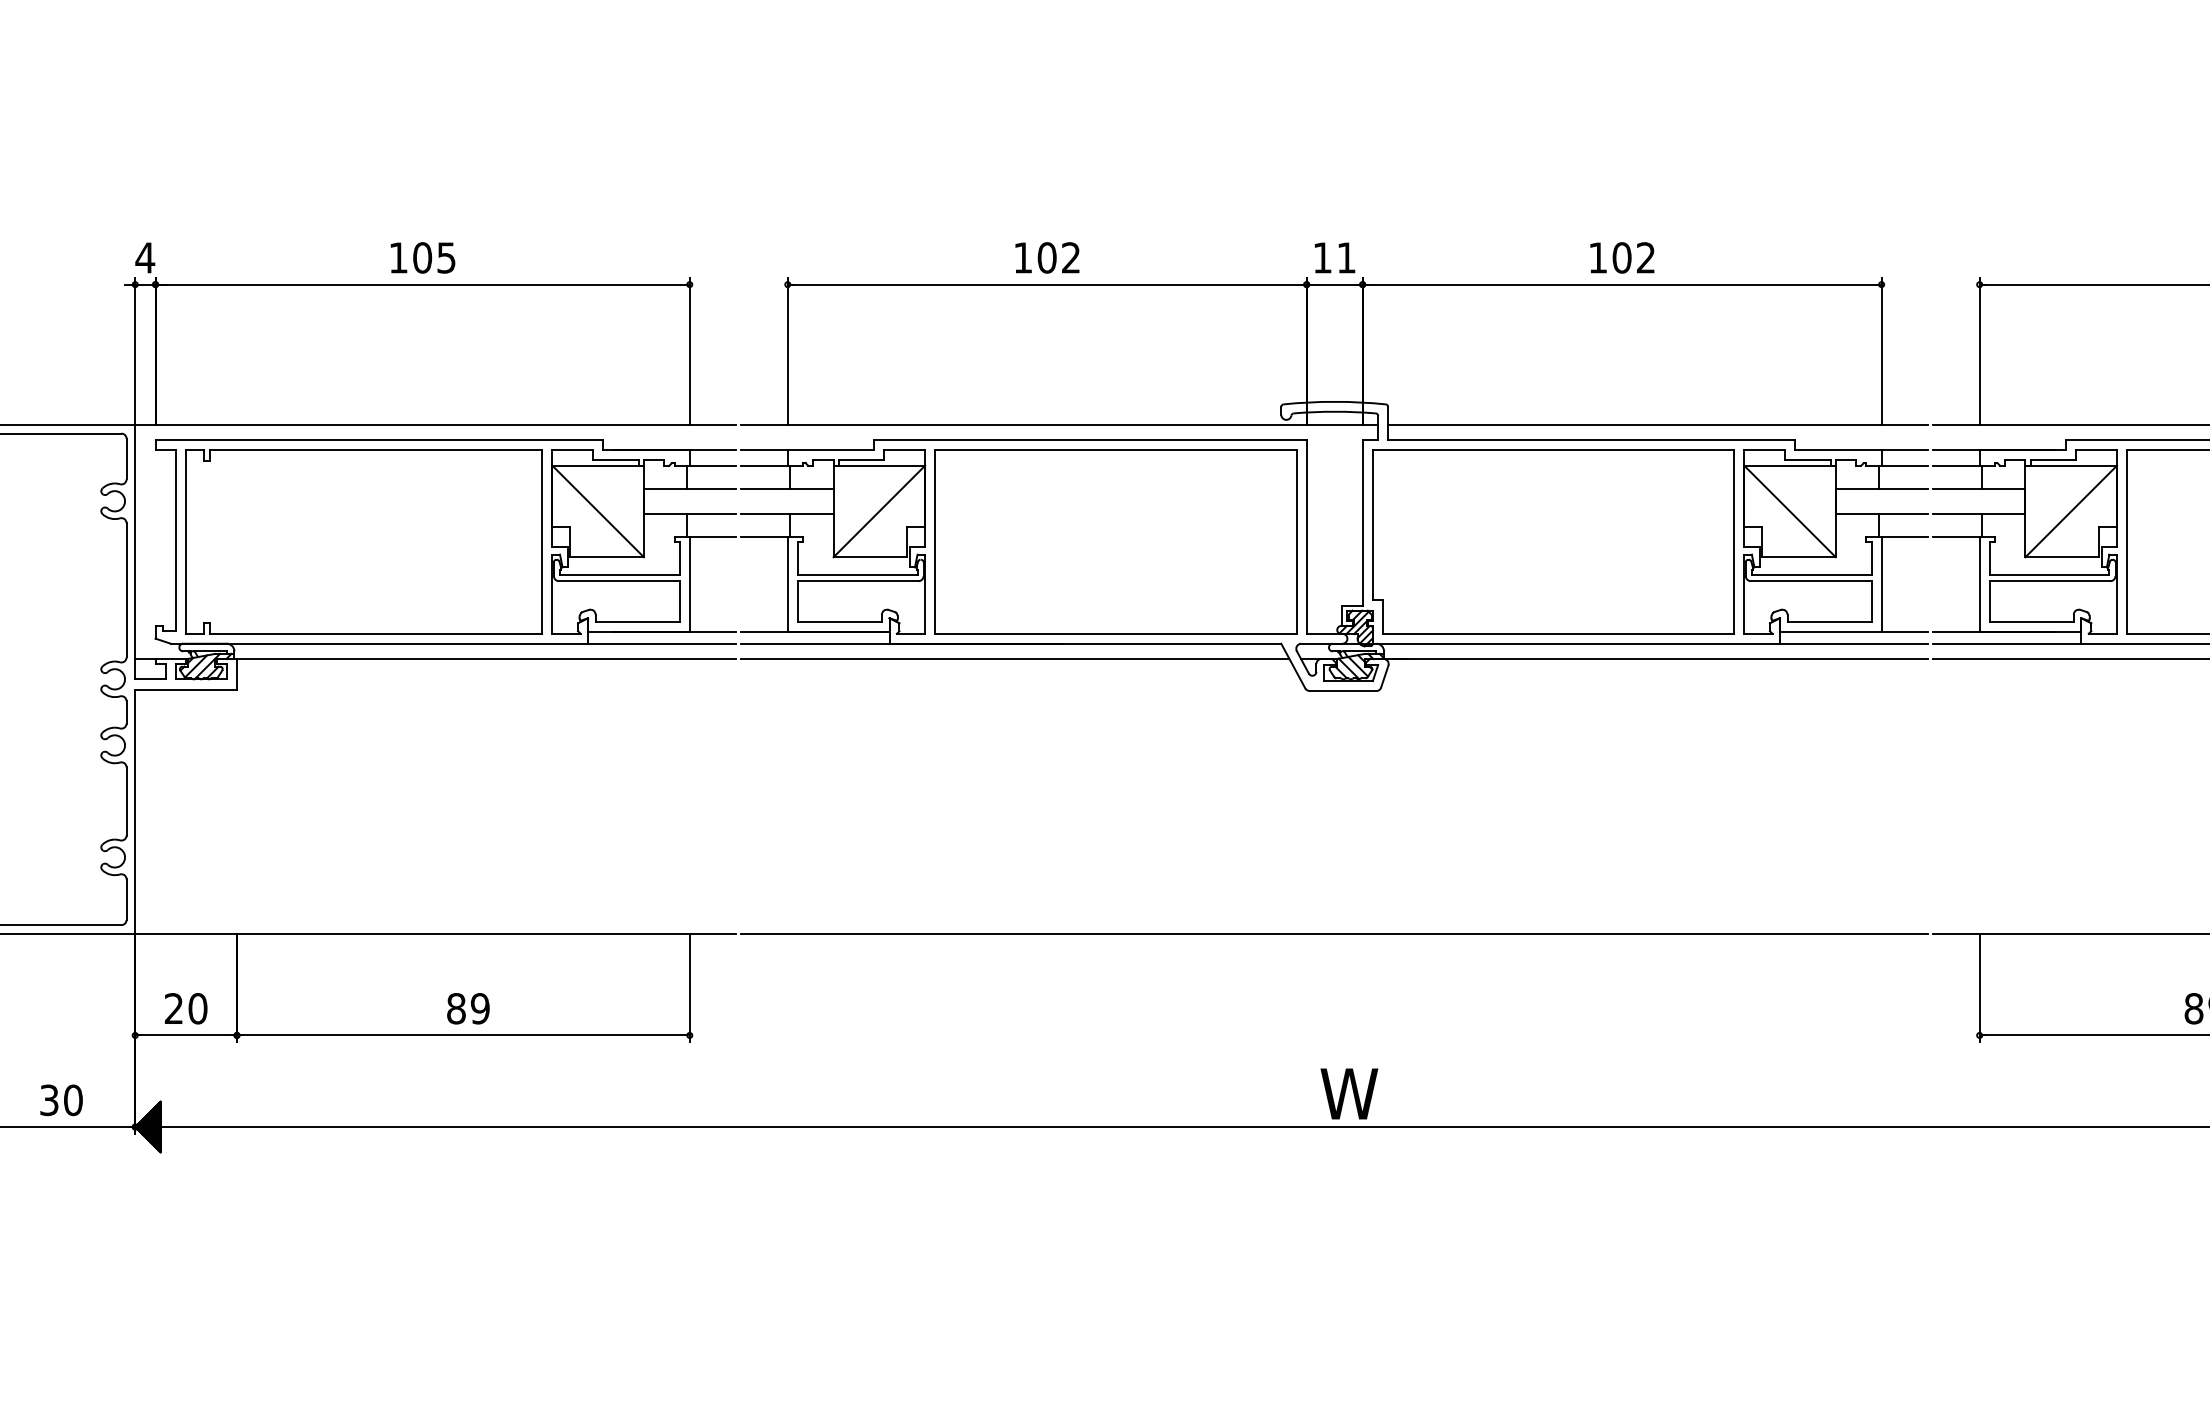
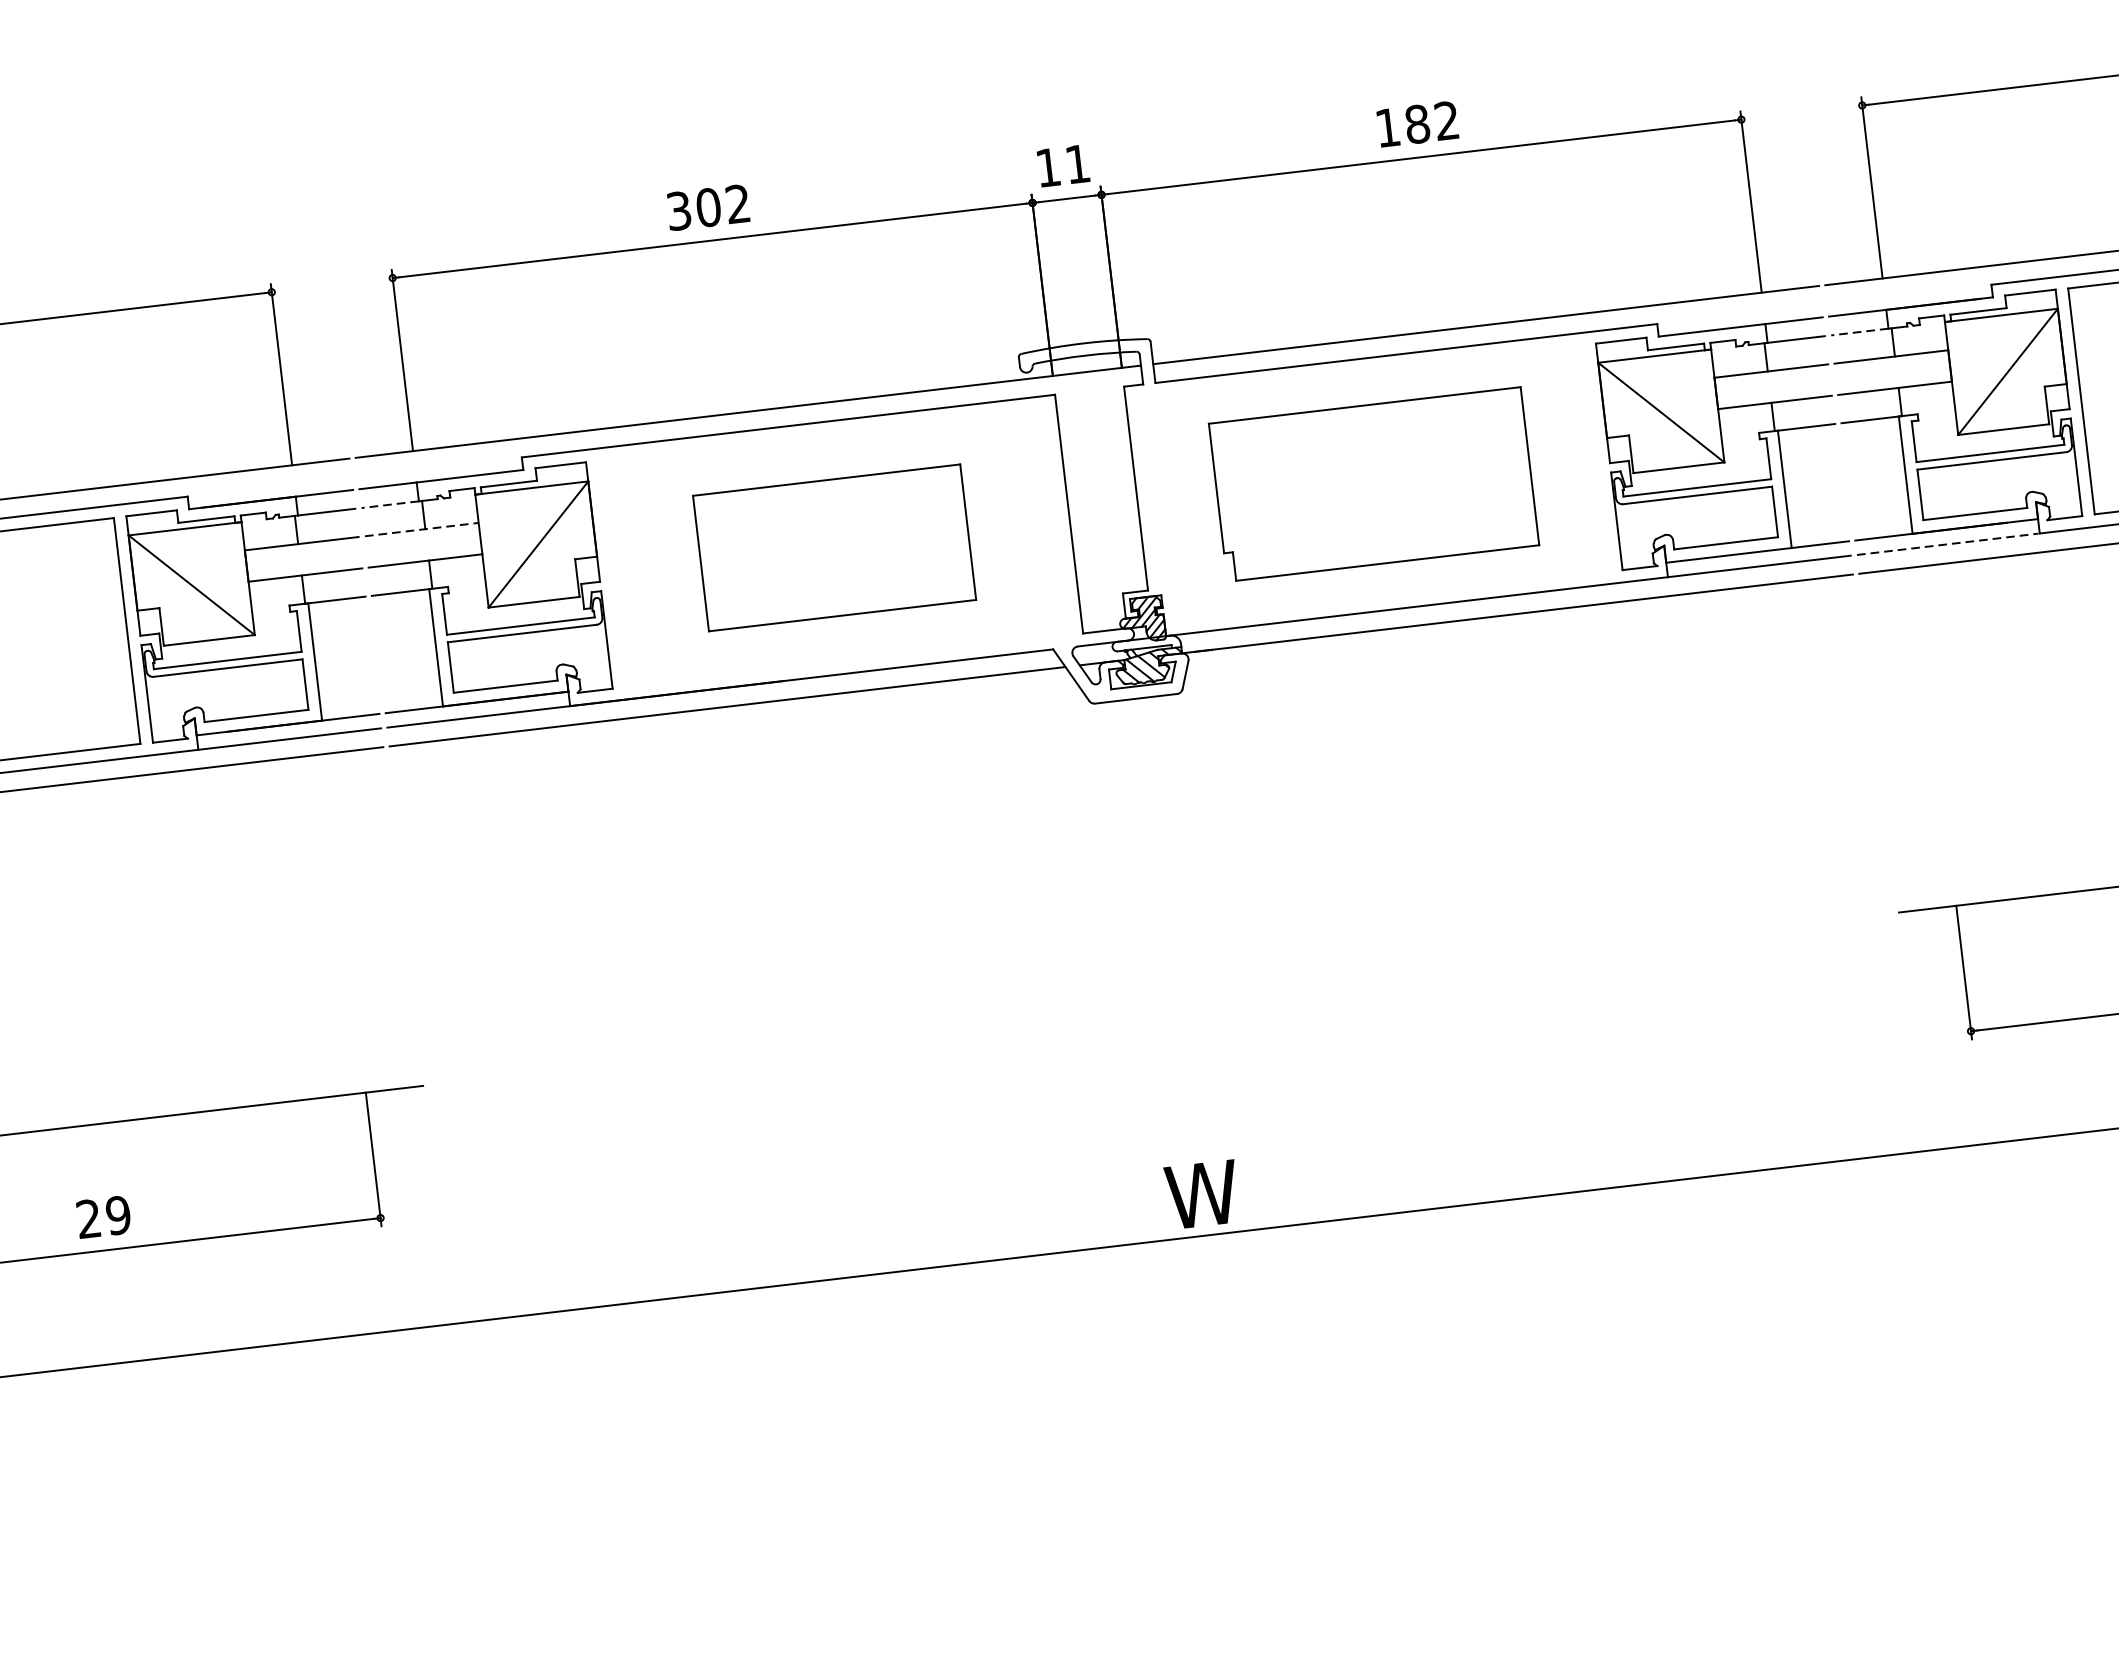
text: (1023, 257) -> (679, 210), 102 -> 302
text: (1621, 257) -> (1416, 123), 102 -> 182
line: (764, 465) -> (390, 504), solid -> dashed
line: (1955, 465) -> (1858, 331), solid -> dashed
line: (787, 488) -> (421, 529), solid -> dashed
part: (1115, 541) -> (833, 547), size x0.6
part: (1553, 541) -> (1374, 483), size x0.7
line: (2006, 643) -> (1947, 544), solid -> dashed
line: (1334, 933) -> (1160, 998), removed
text: (456, 1008) -> (89, 1218), 89 -> 29

